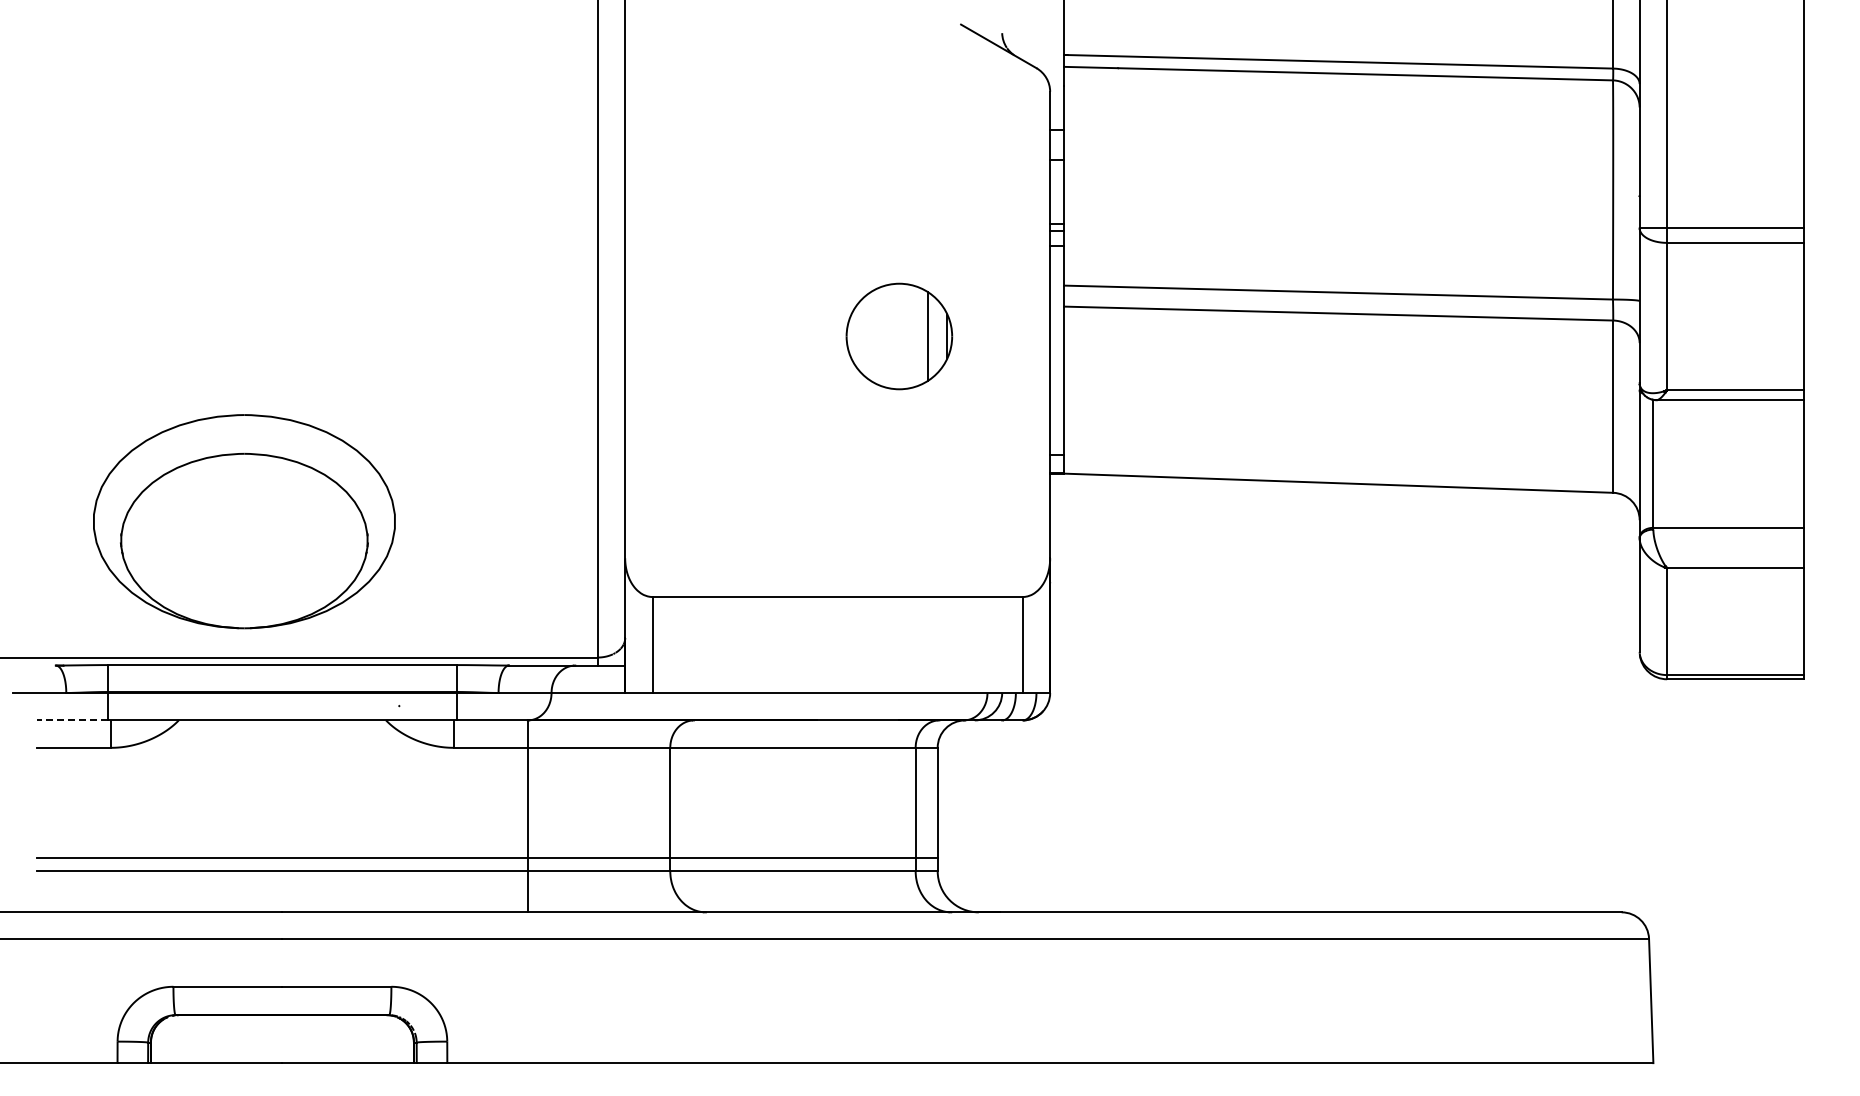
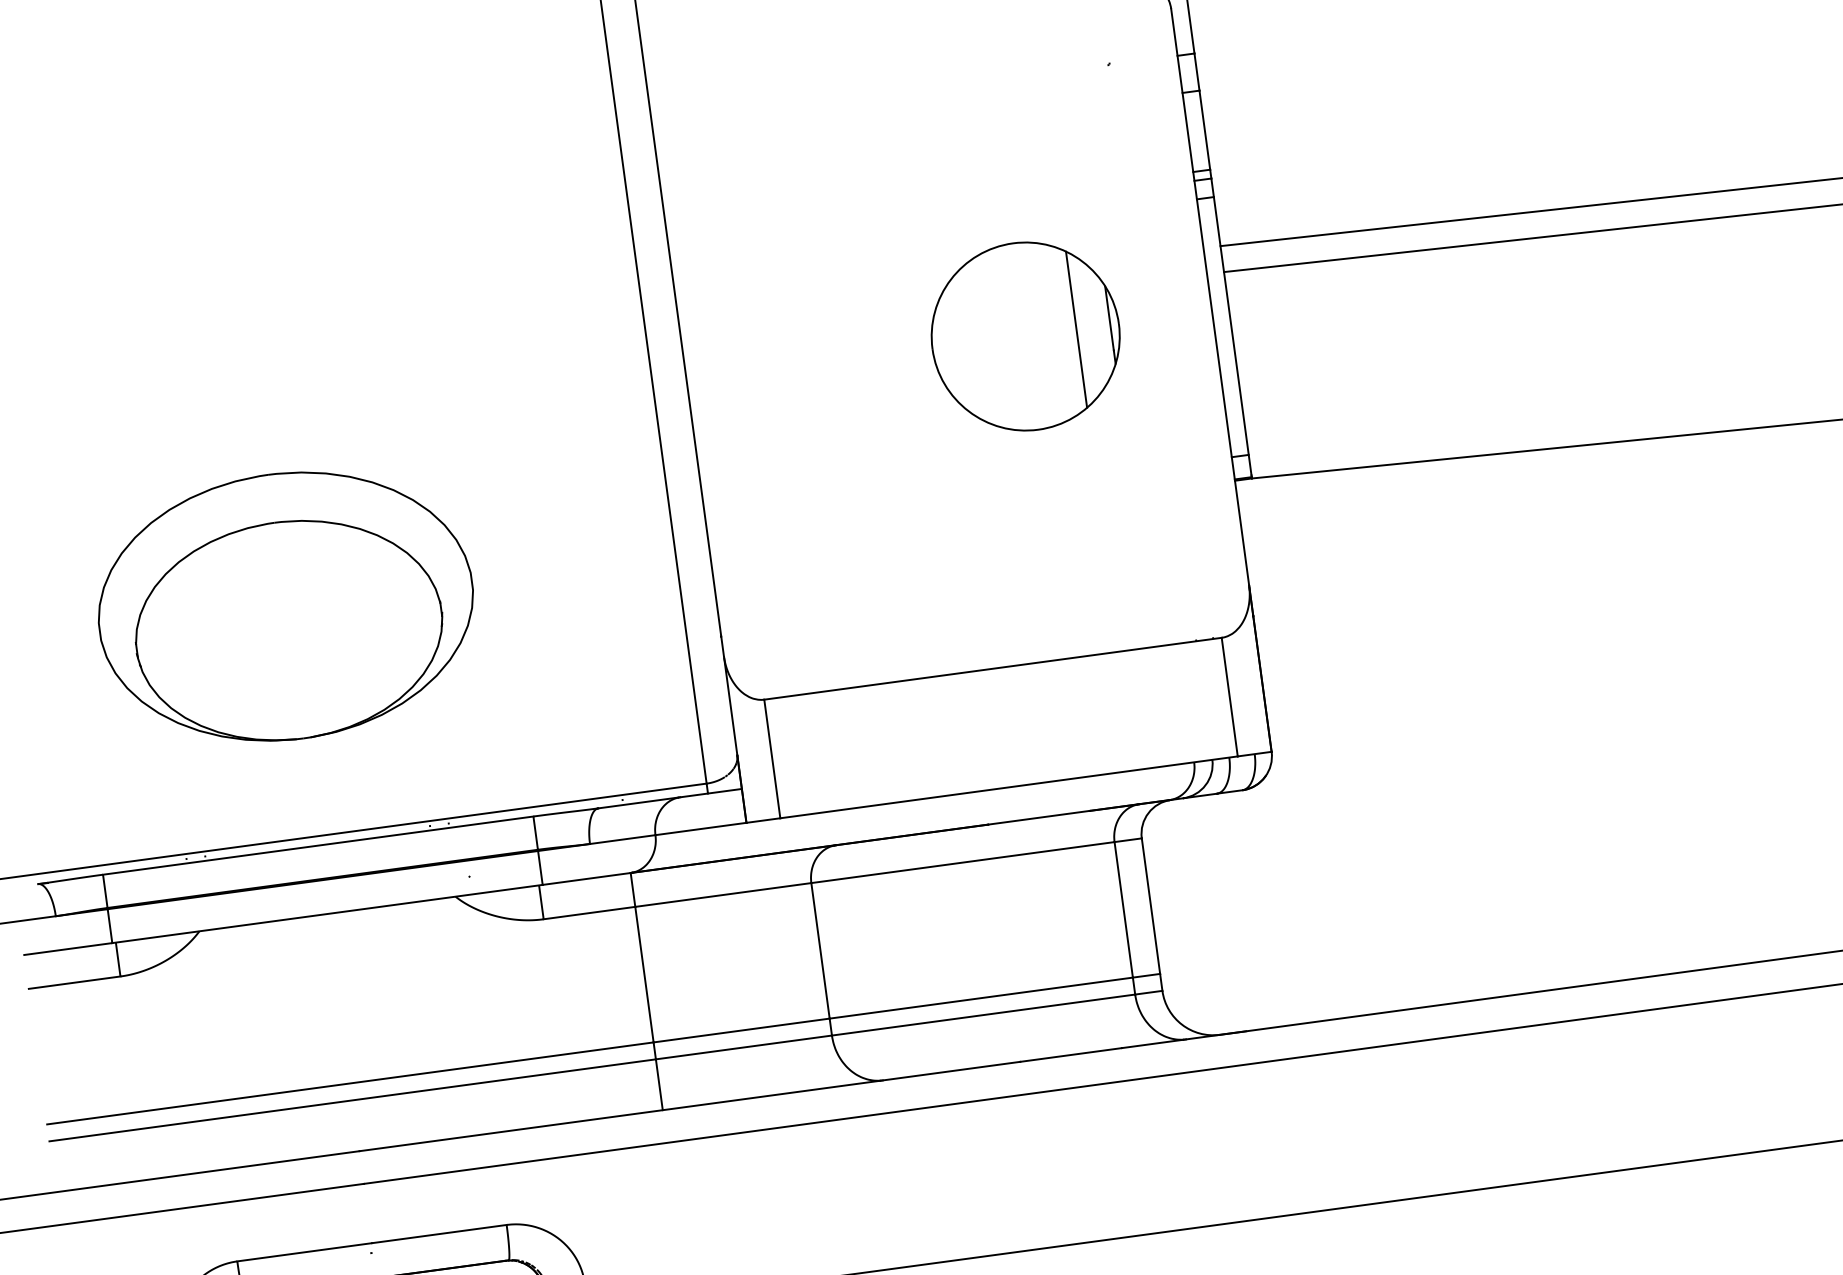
part: (899, 336) -> (1025, 336), size x1.43
part: (244, 521) -> (285, 606), moved
line: (72, 720) -> (68, 949), dashed -> solid

